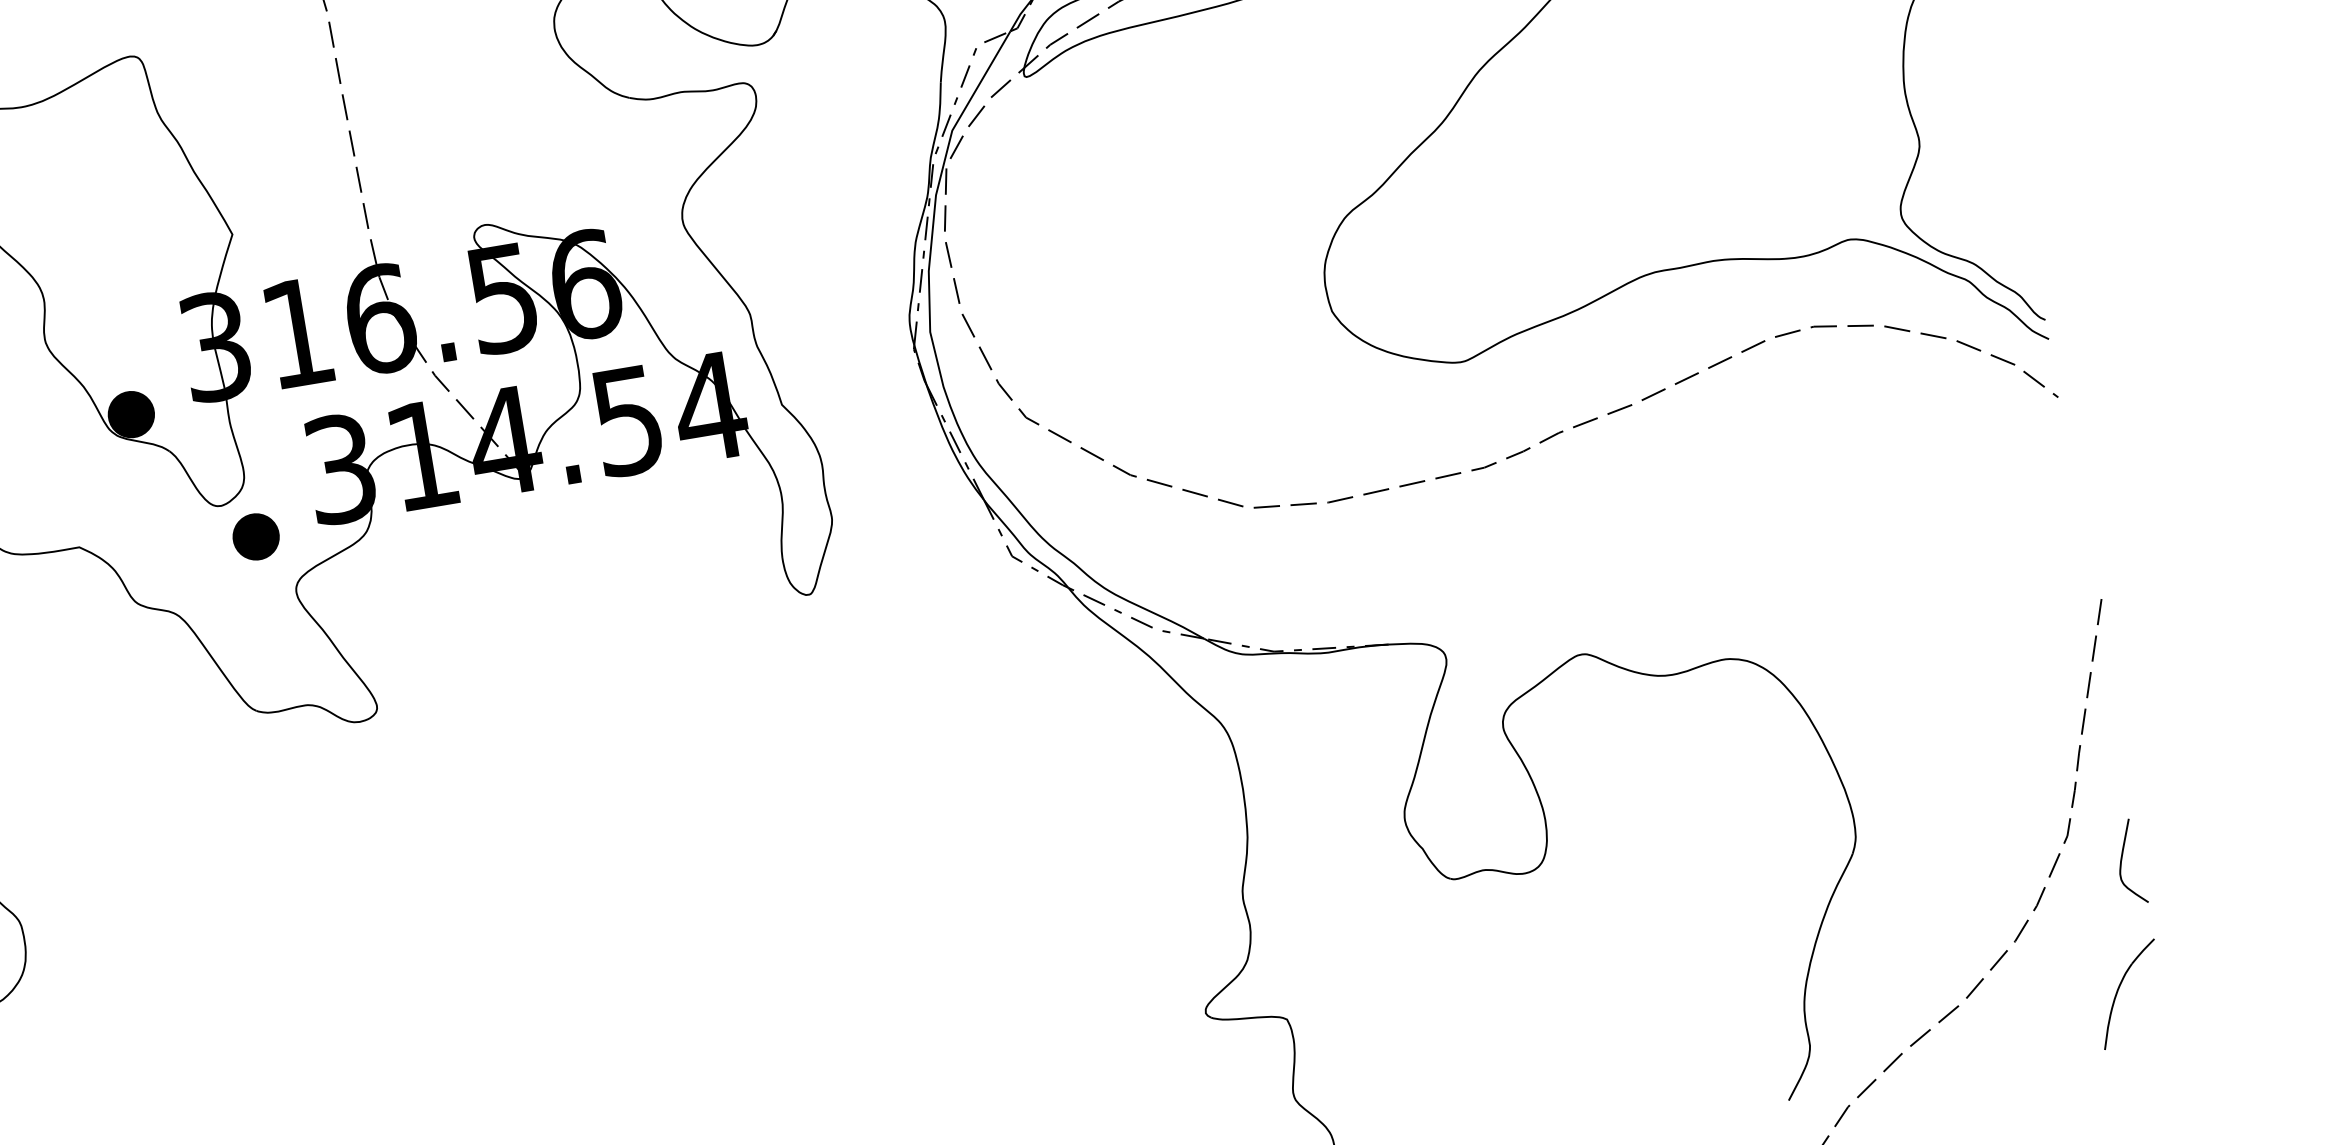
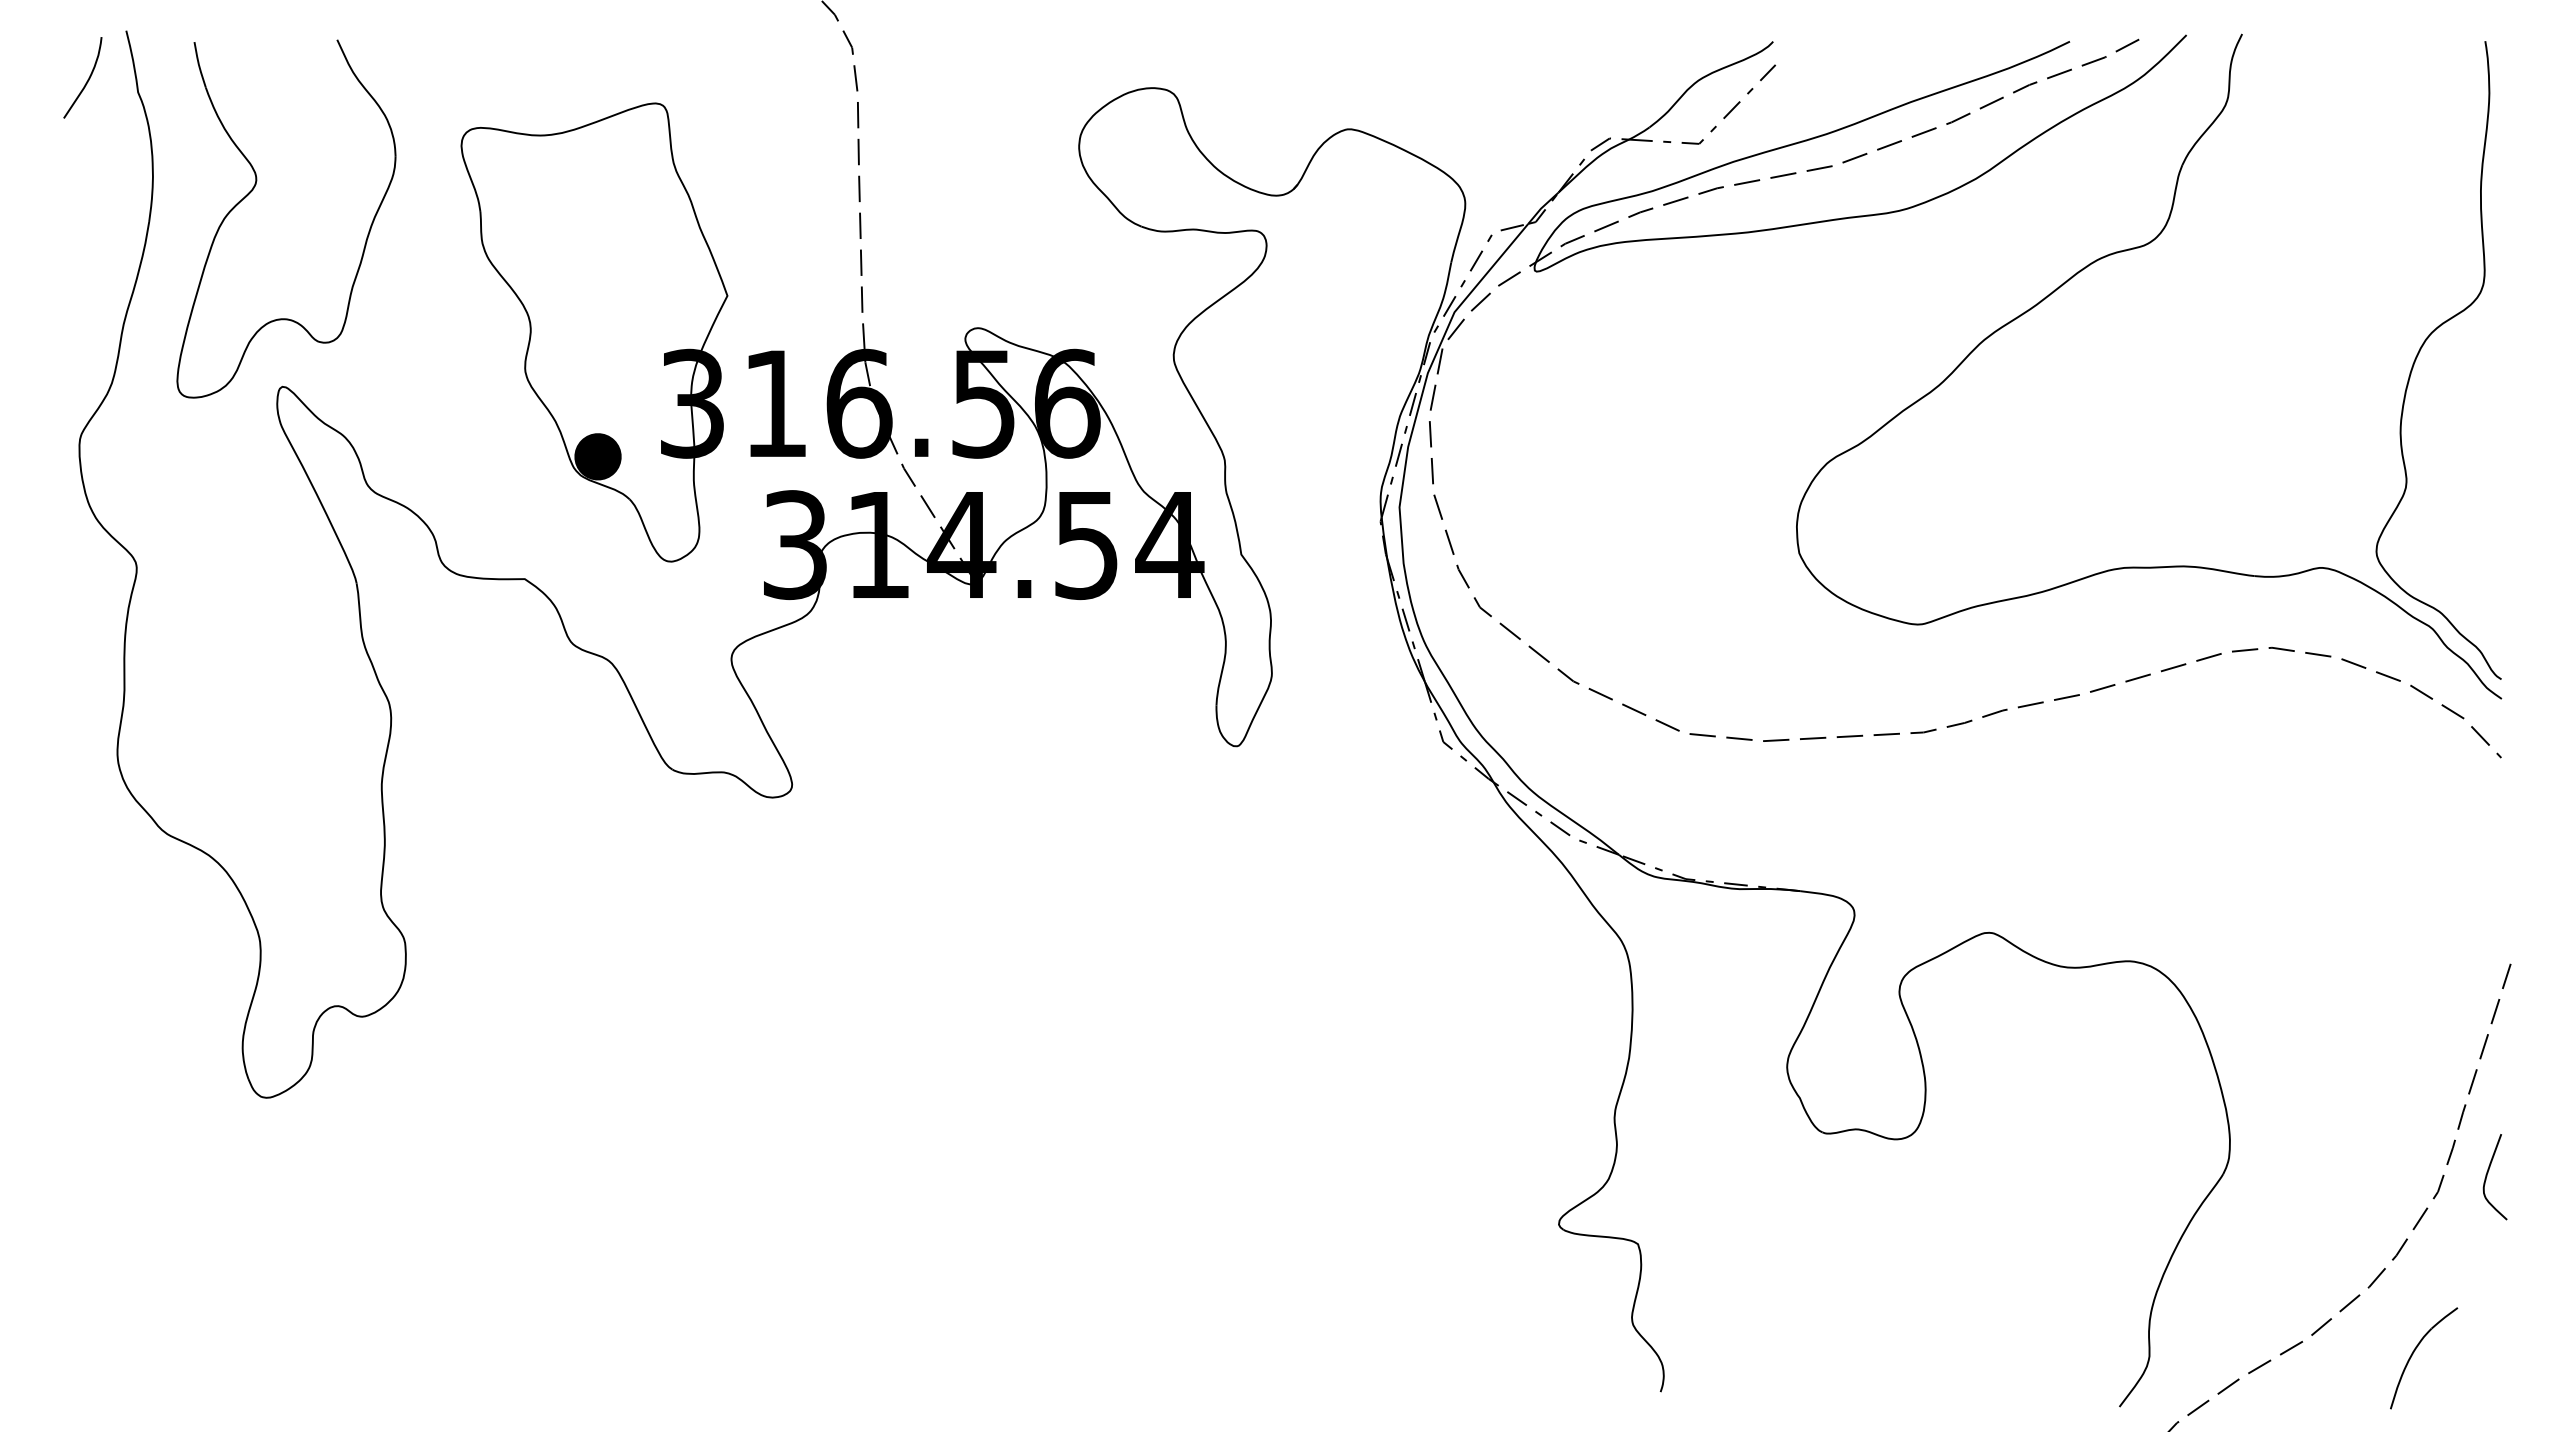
part: (255, 536) -> (700, 597), removed
curve: (2122, 862) -> (2487, 1176), moved
part: (2119, 990) -> (2414, 1352), moved

